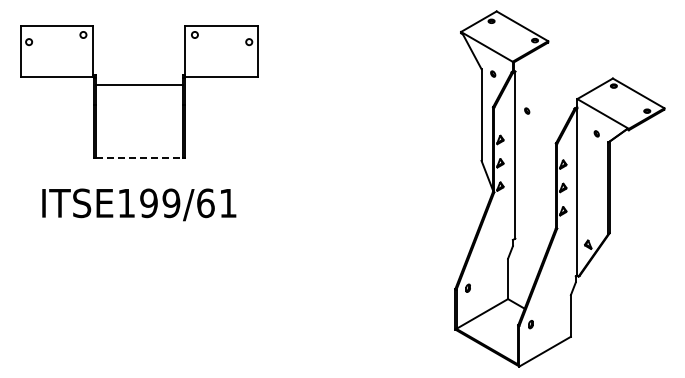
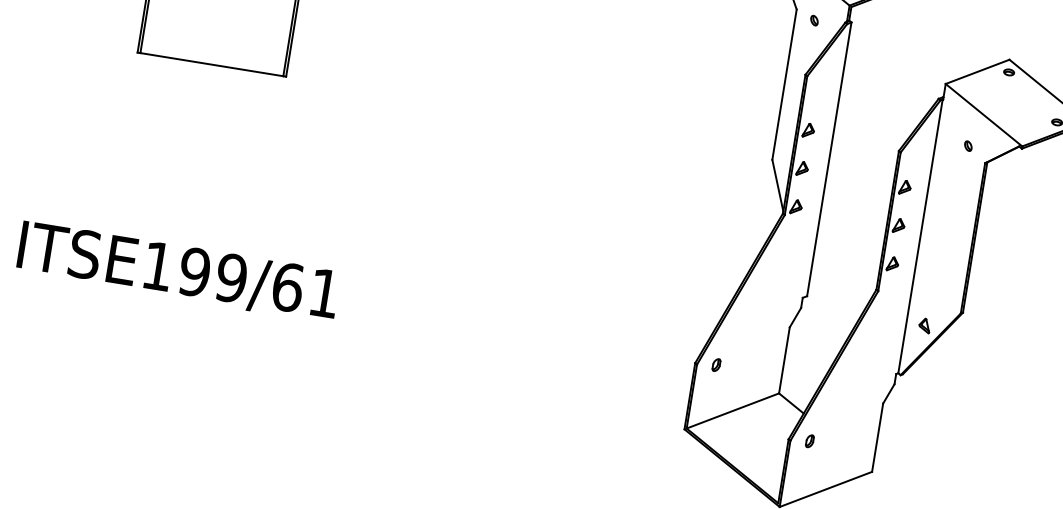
part: (527, 110) -> (861, 89), removed
line: (139, 158) -> (212, 65), dashed -> solid
text: (139, 204) -> (178, 271), moved

